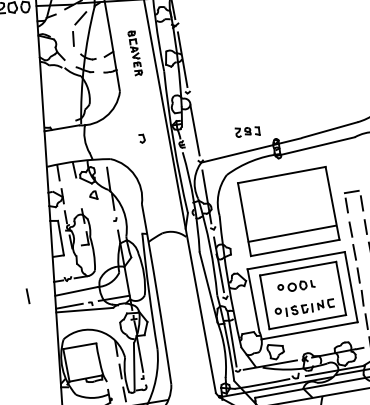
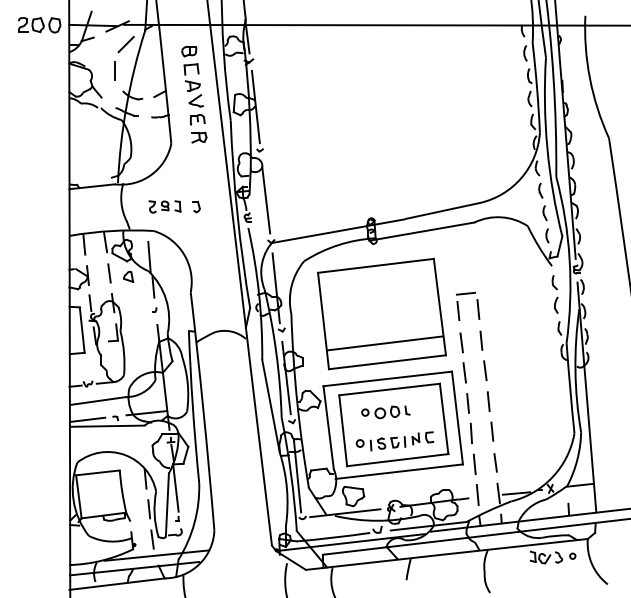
part: (135, 53) -> (194, 94), size x1.67
part: (247, 131) -> (164, 206), moved
line: (28, 296) -> (109, 273), moved

